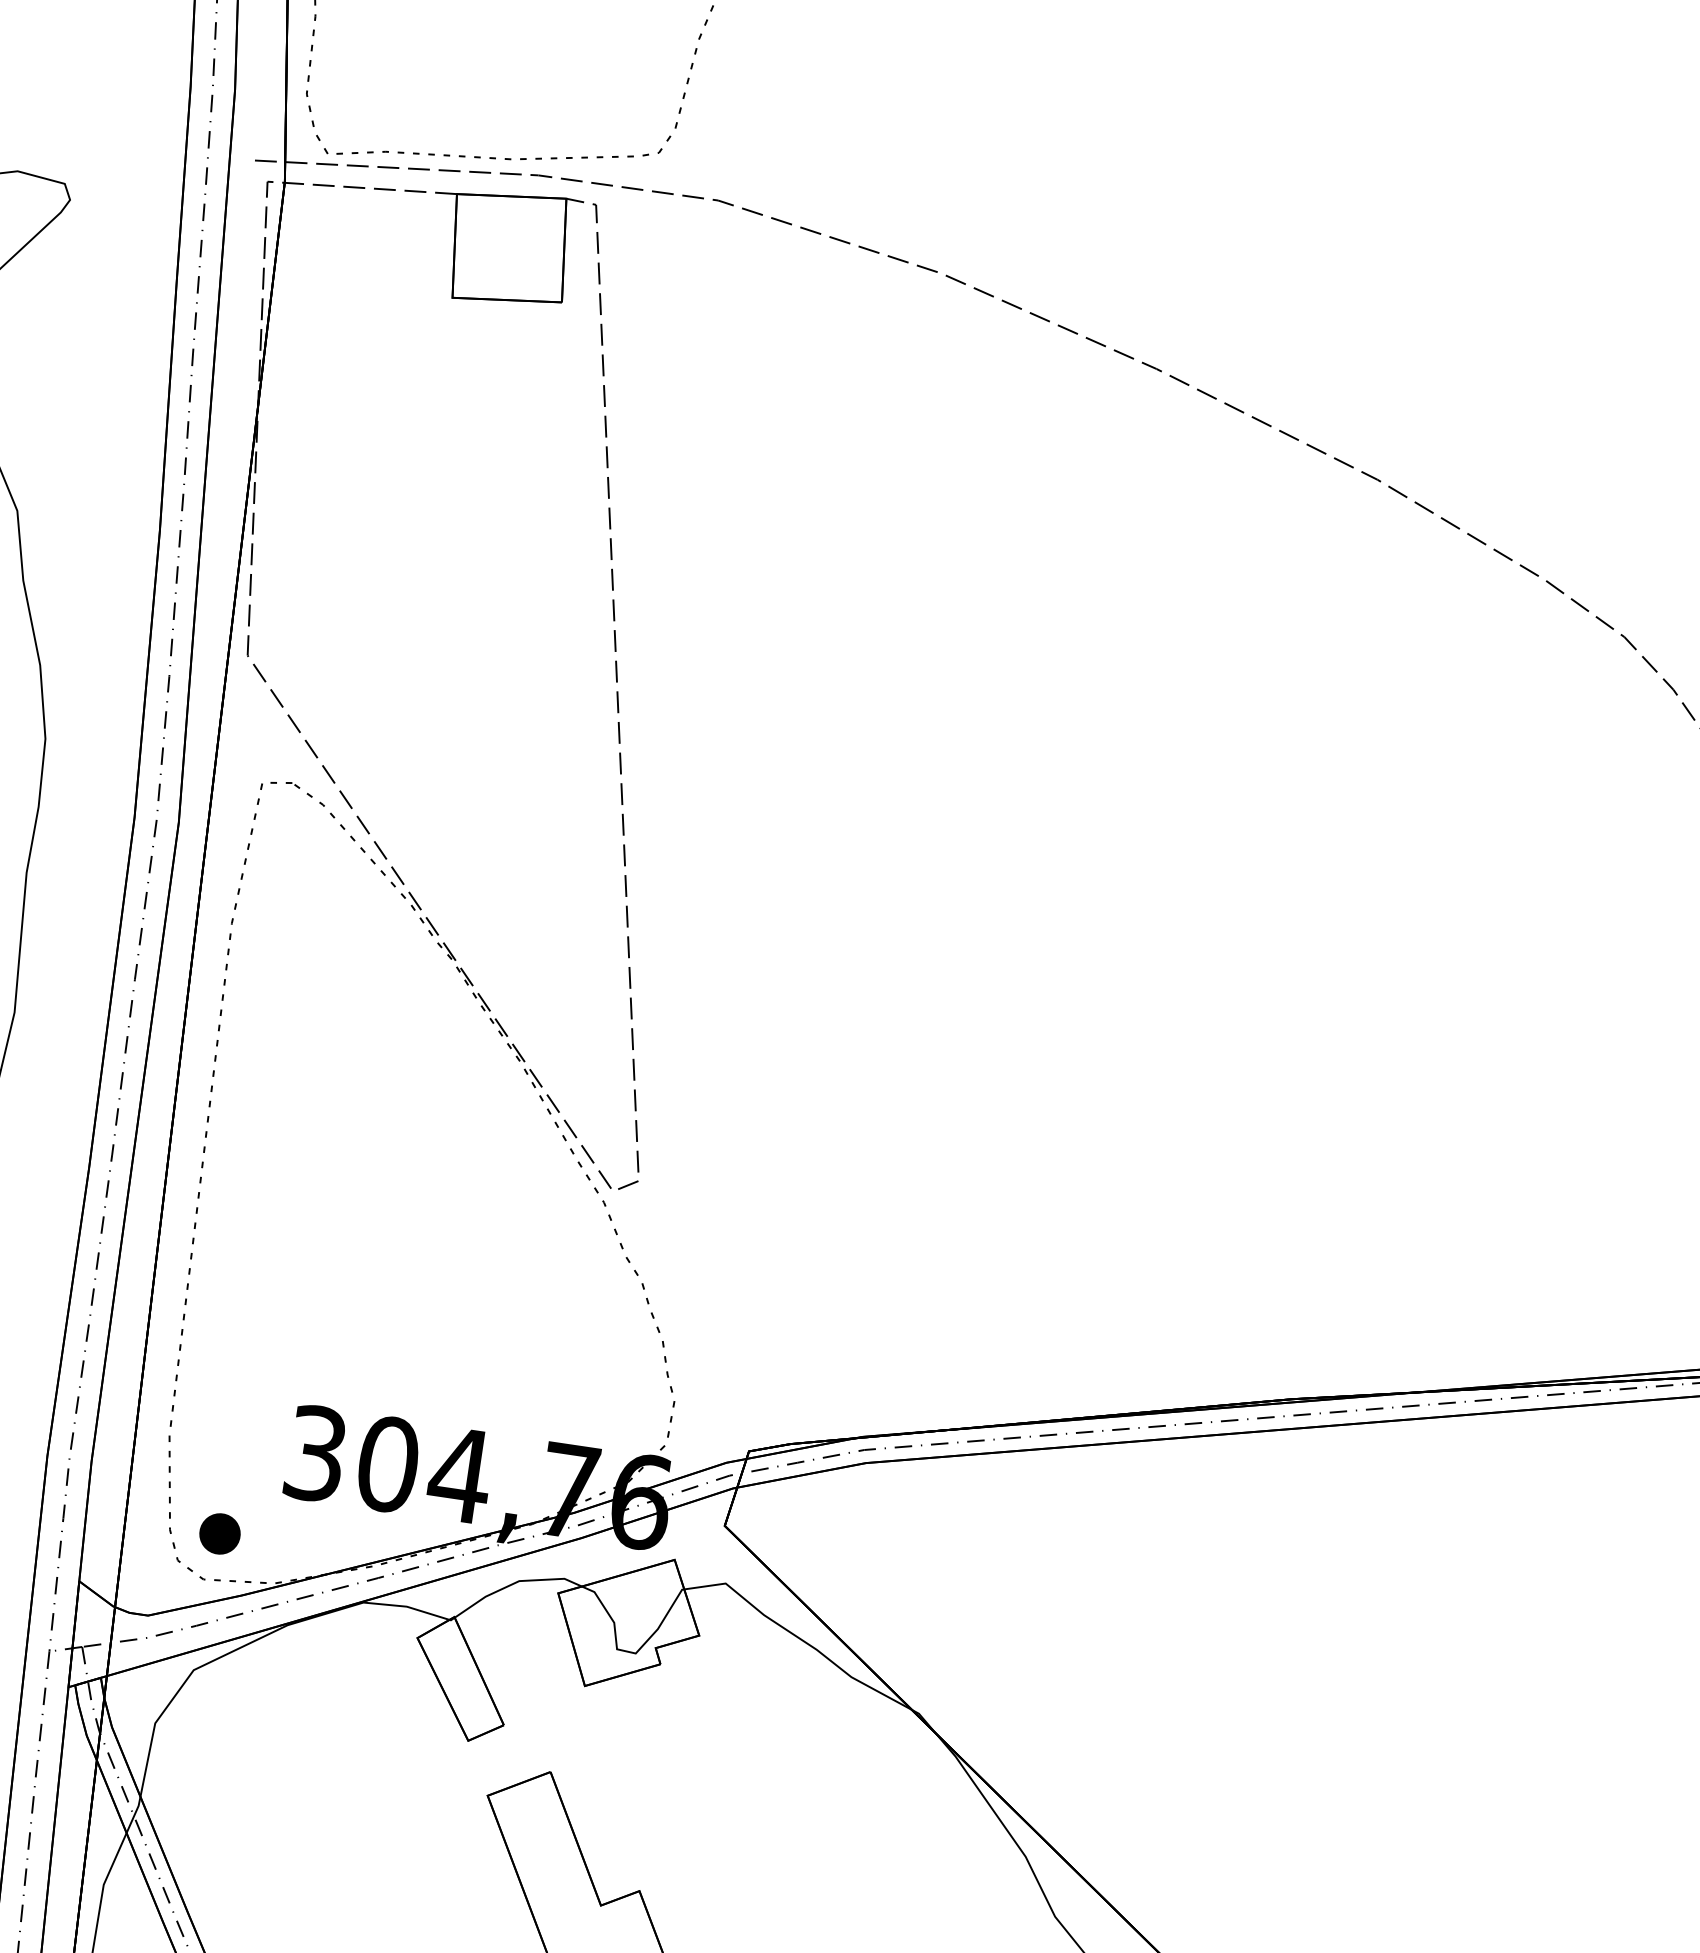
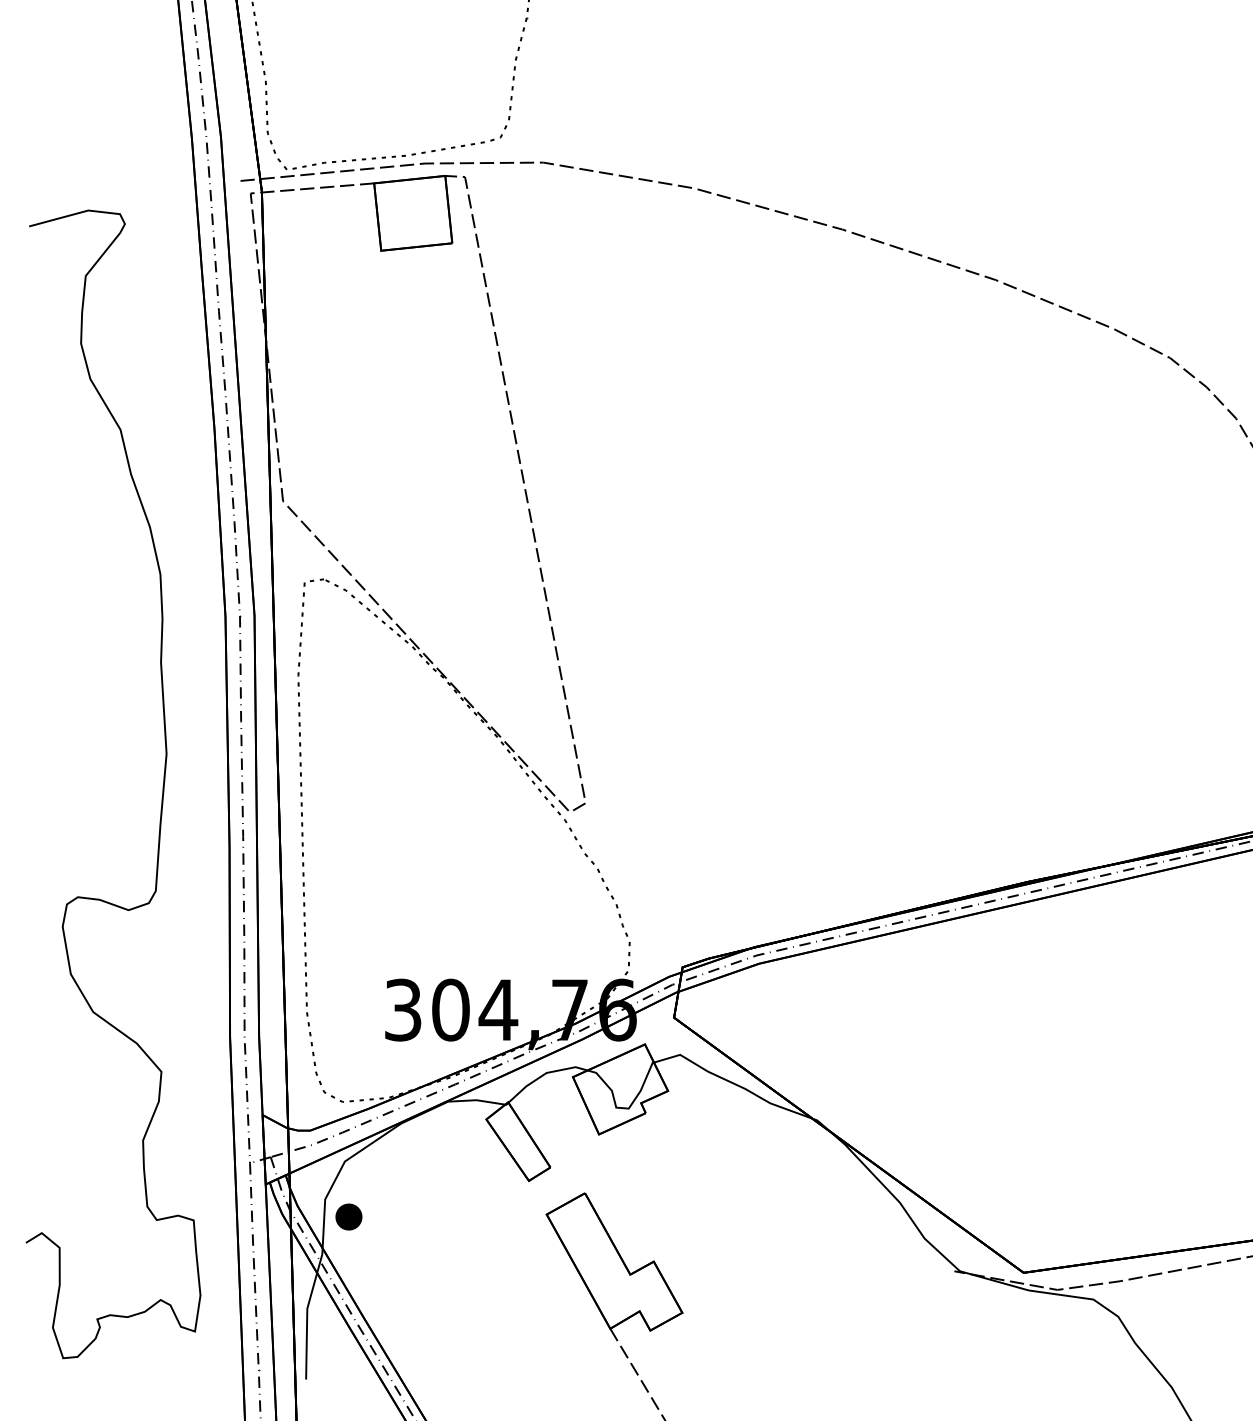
part: (219, 1533) -> (348, 1216), moved

